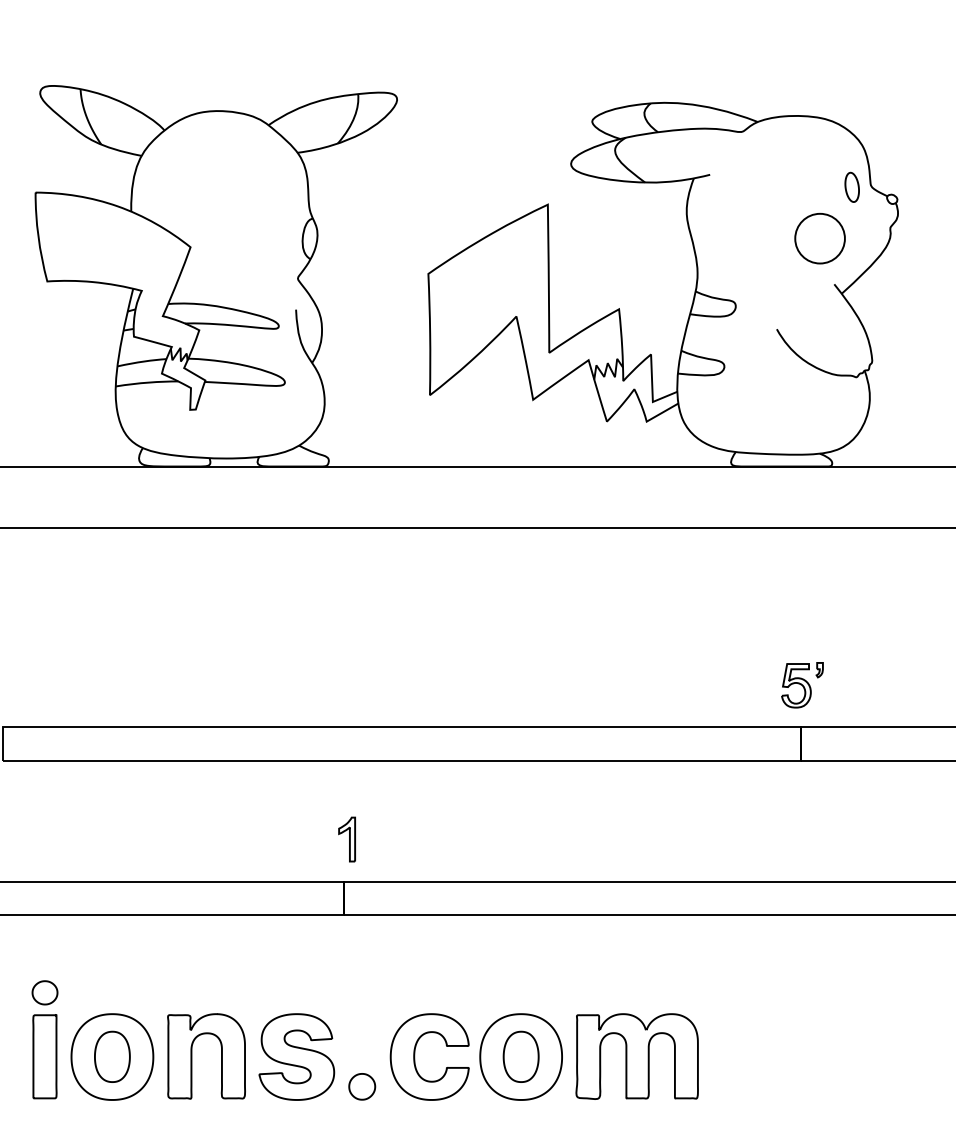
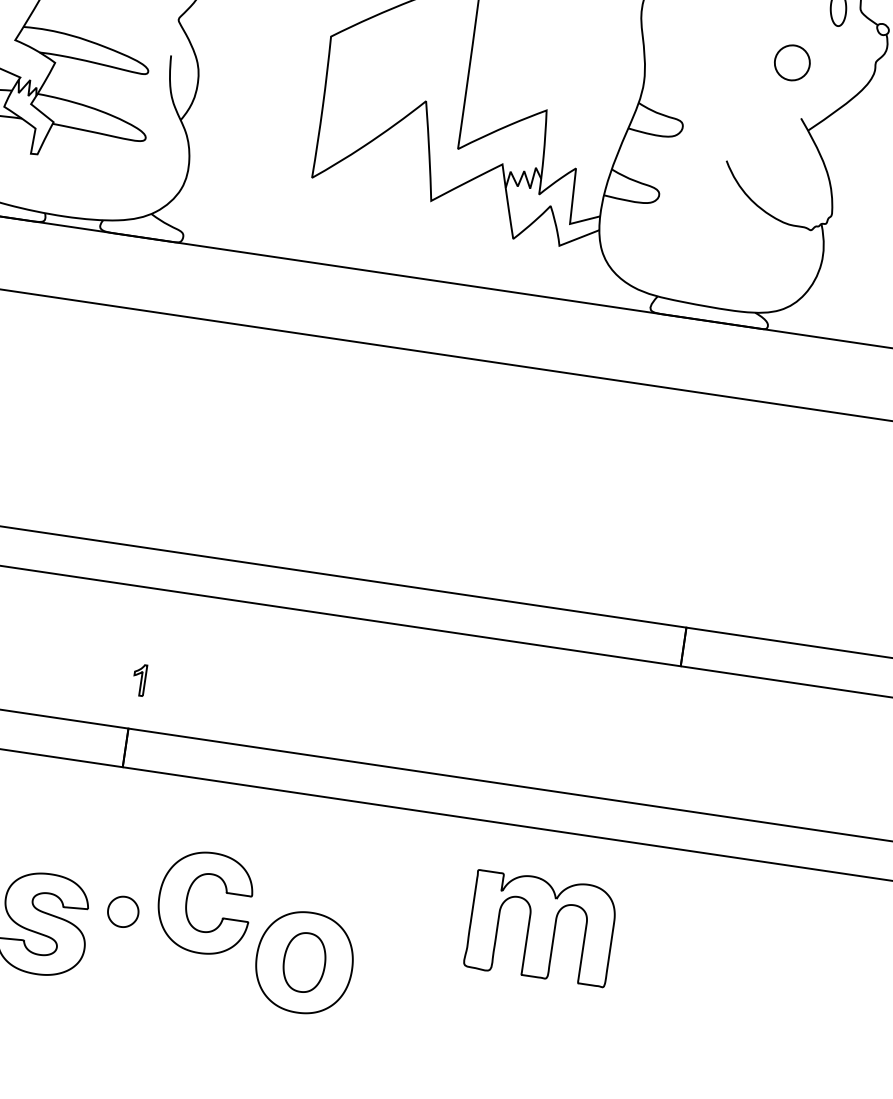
circle: (819, 238) -> (791, 62), size x0.6
part: (802, 685) -> (695, 579), removed
part: (346, 839) -> (138, 679), size x0.6
part: (415, 1056) -> (188, 899), moved
part: (636, 1056) -> (540, 928), moved
part: (362, 1086) -> (123, 911), moved

